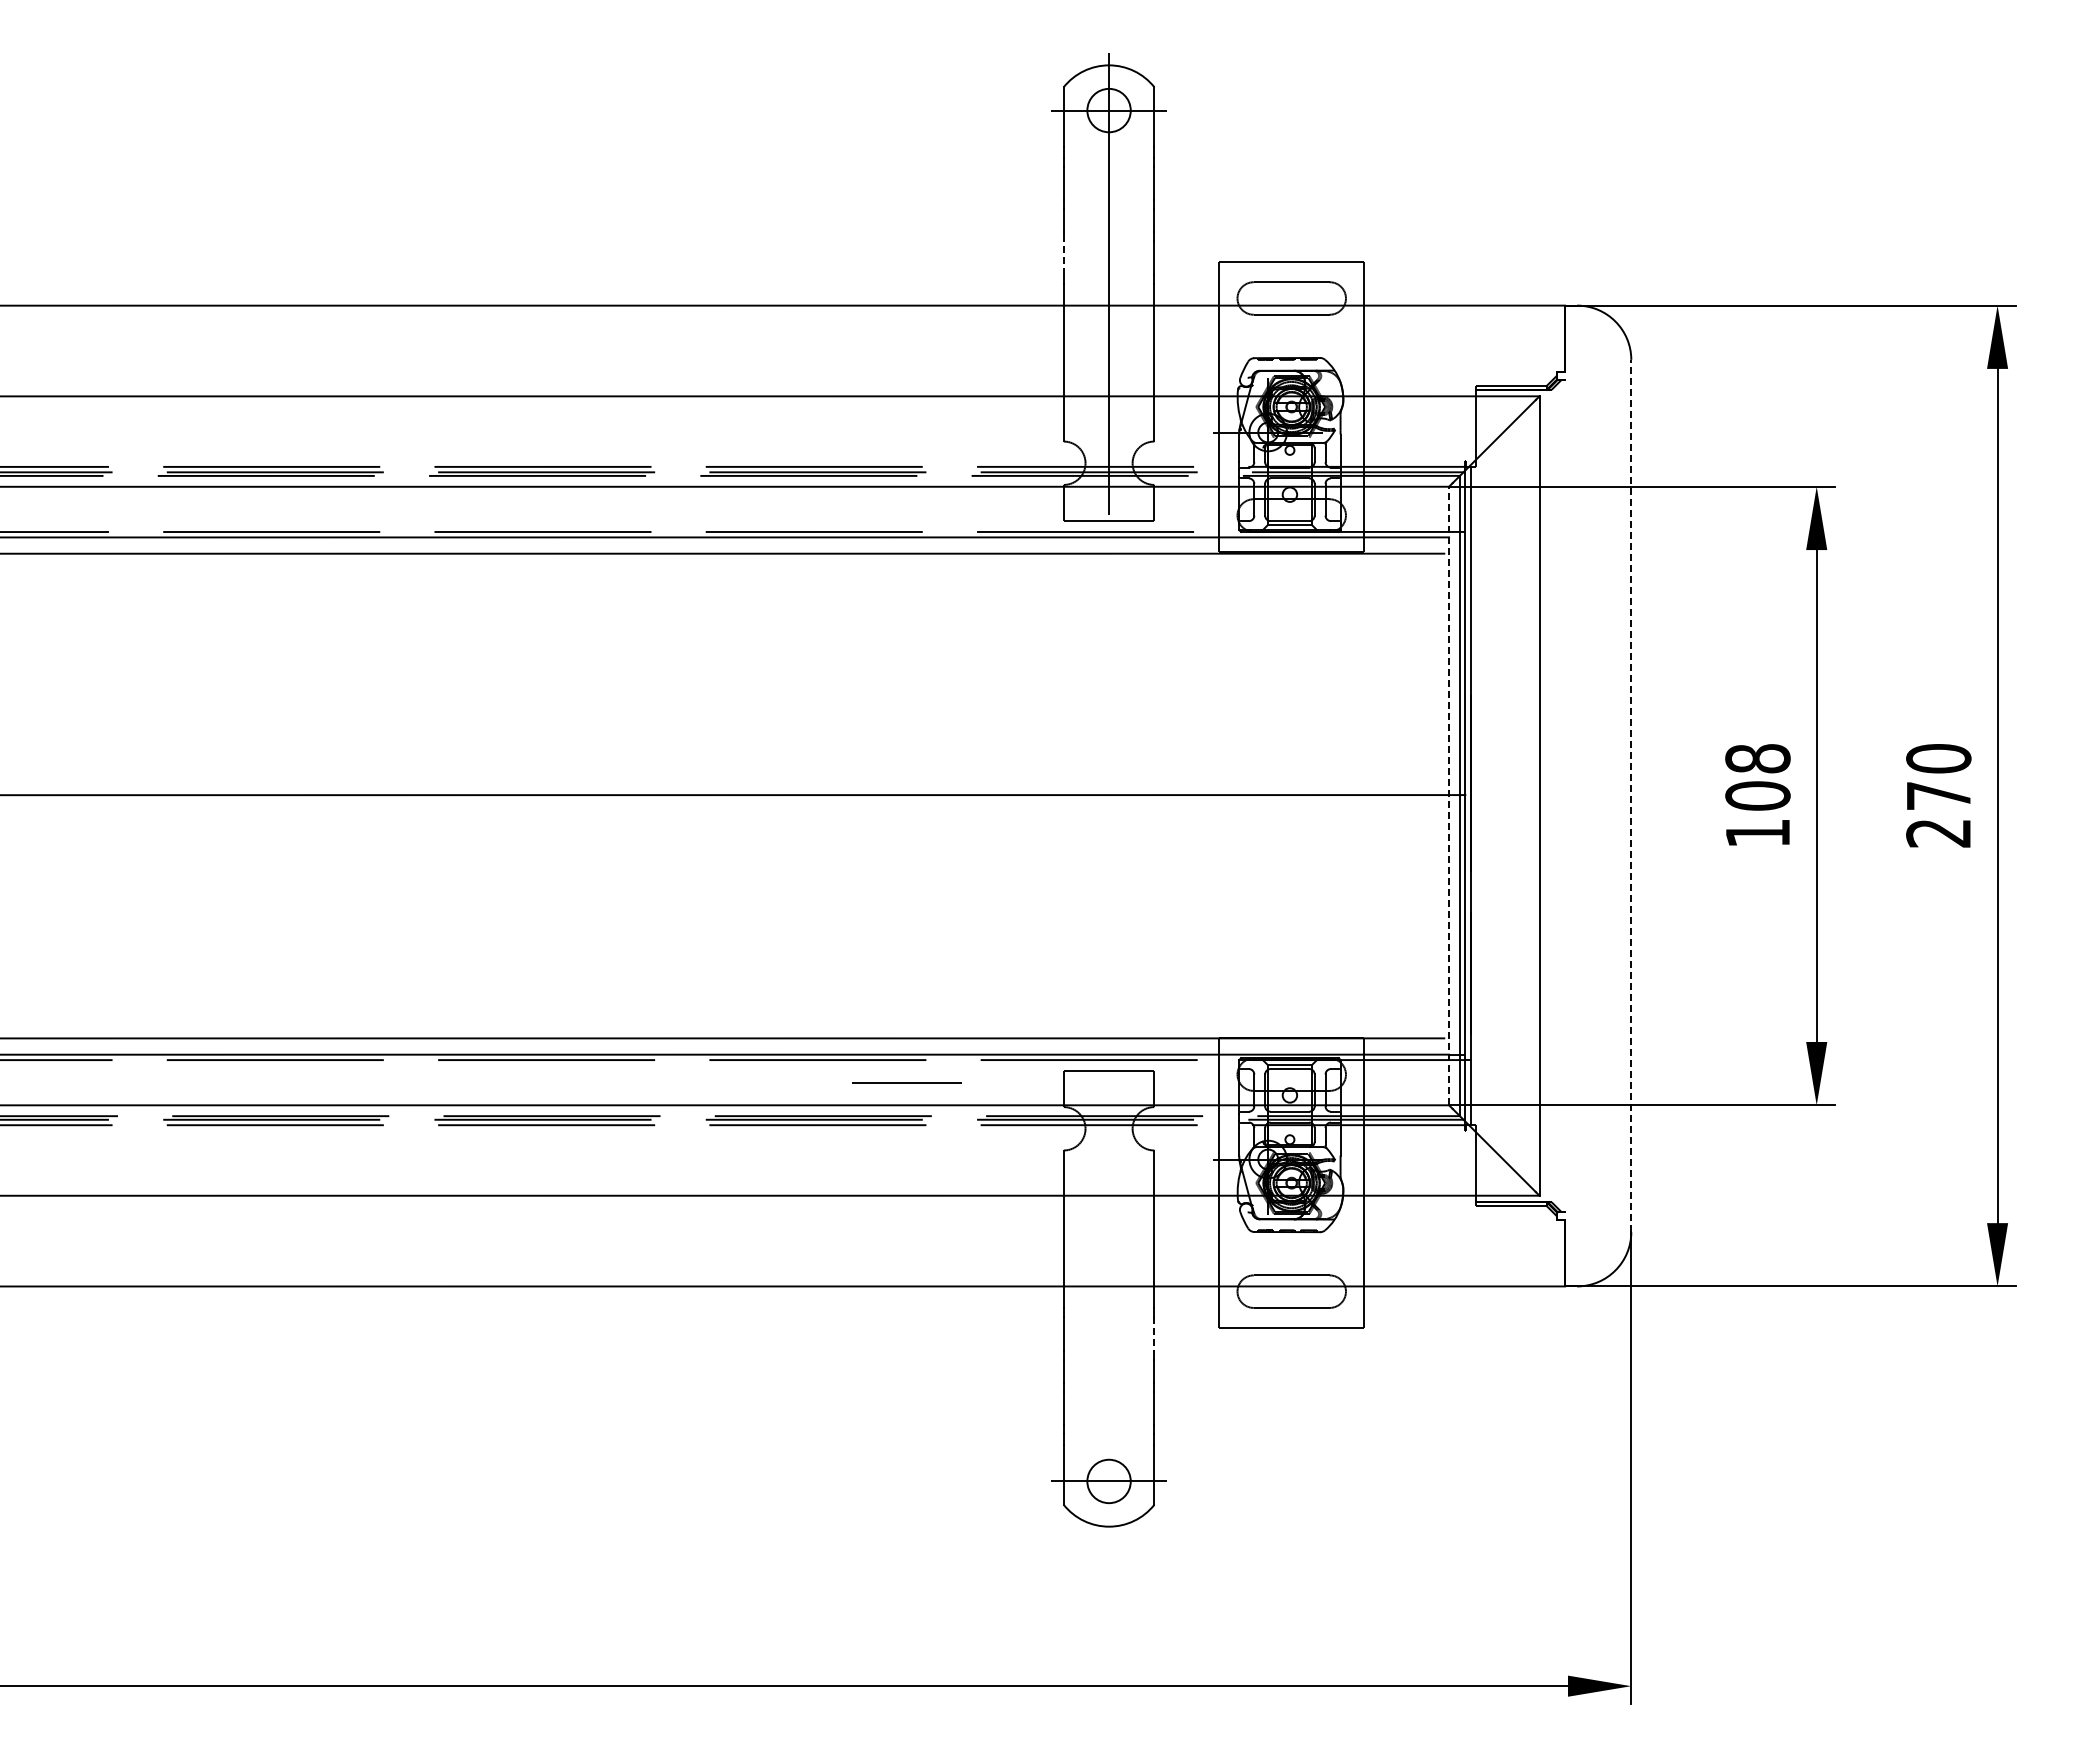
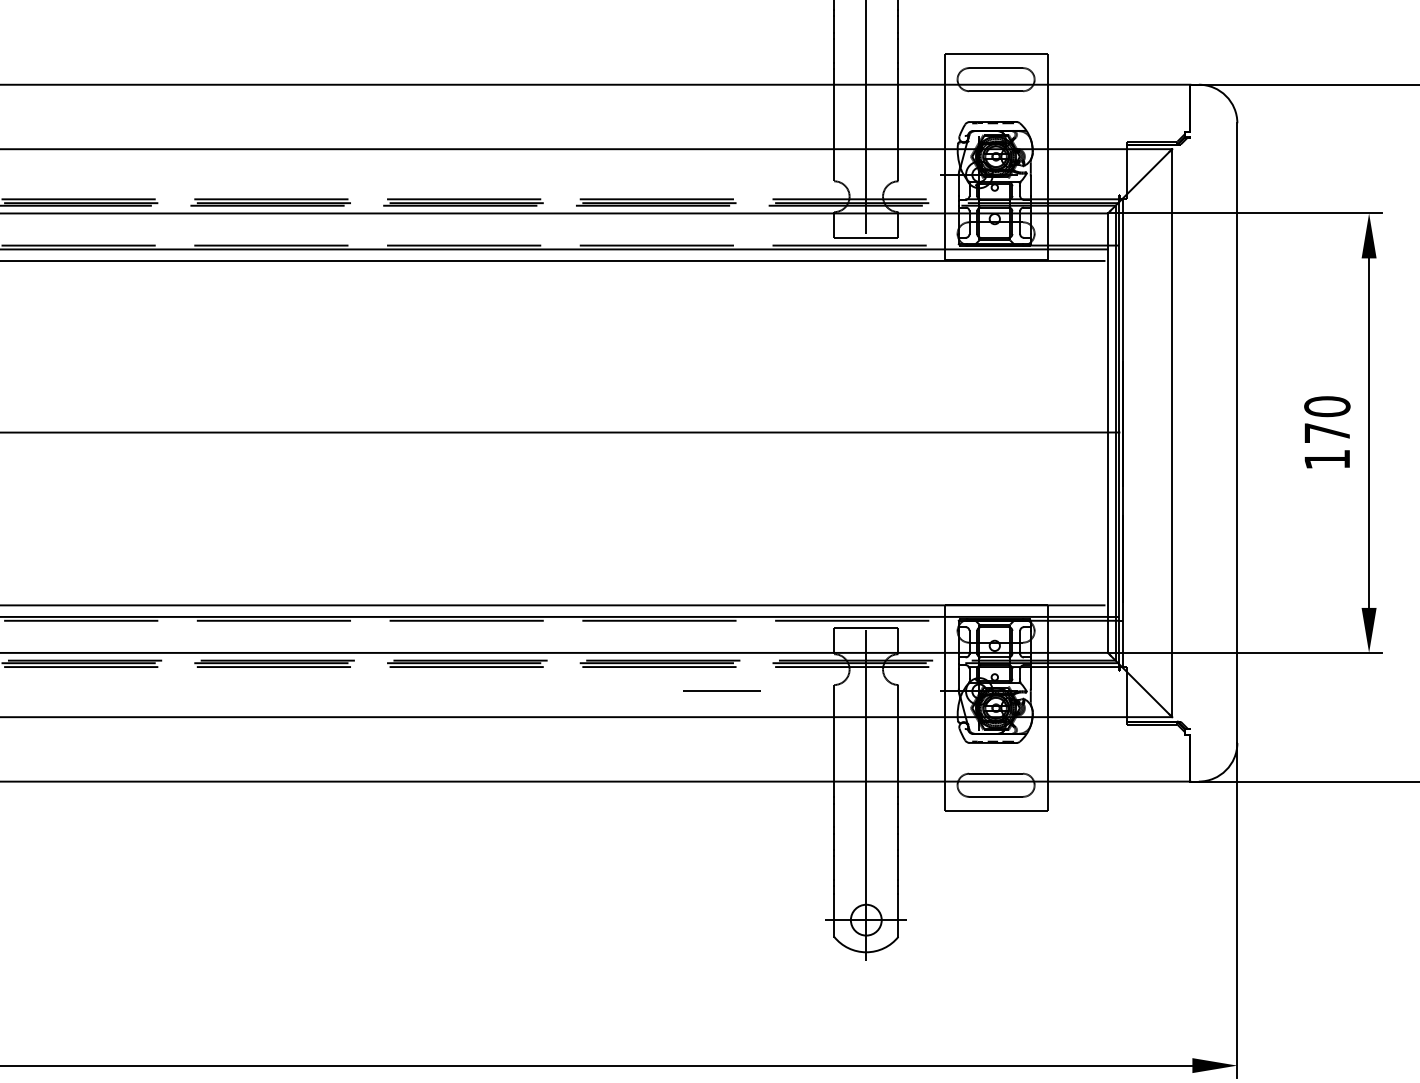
line: (1063, 258) -> (833, 51), dashed -> solid
text: (1757, 777) -> (1327, 420), 108 -> 170
line: (1449, 795) -> (1108, 432), dashed -> solid
line: (1631, 795) -> (1237, 432), dashed -> solid
line: (906, 1082) -> (722, 691), moved
line: (1109, 1306) -> (866, 795), added
line: (1154, 1334) -> (898, 815), dashed -> solid

